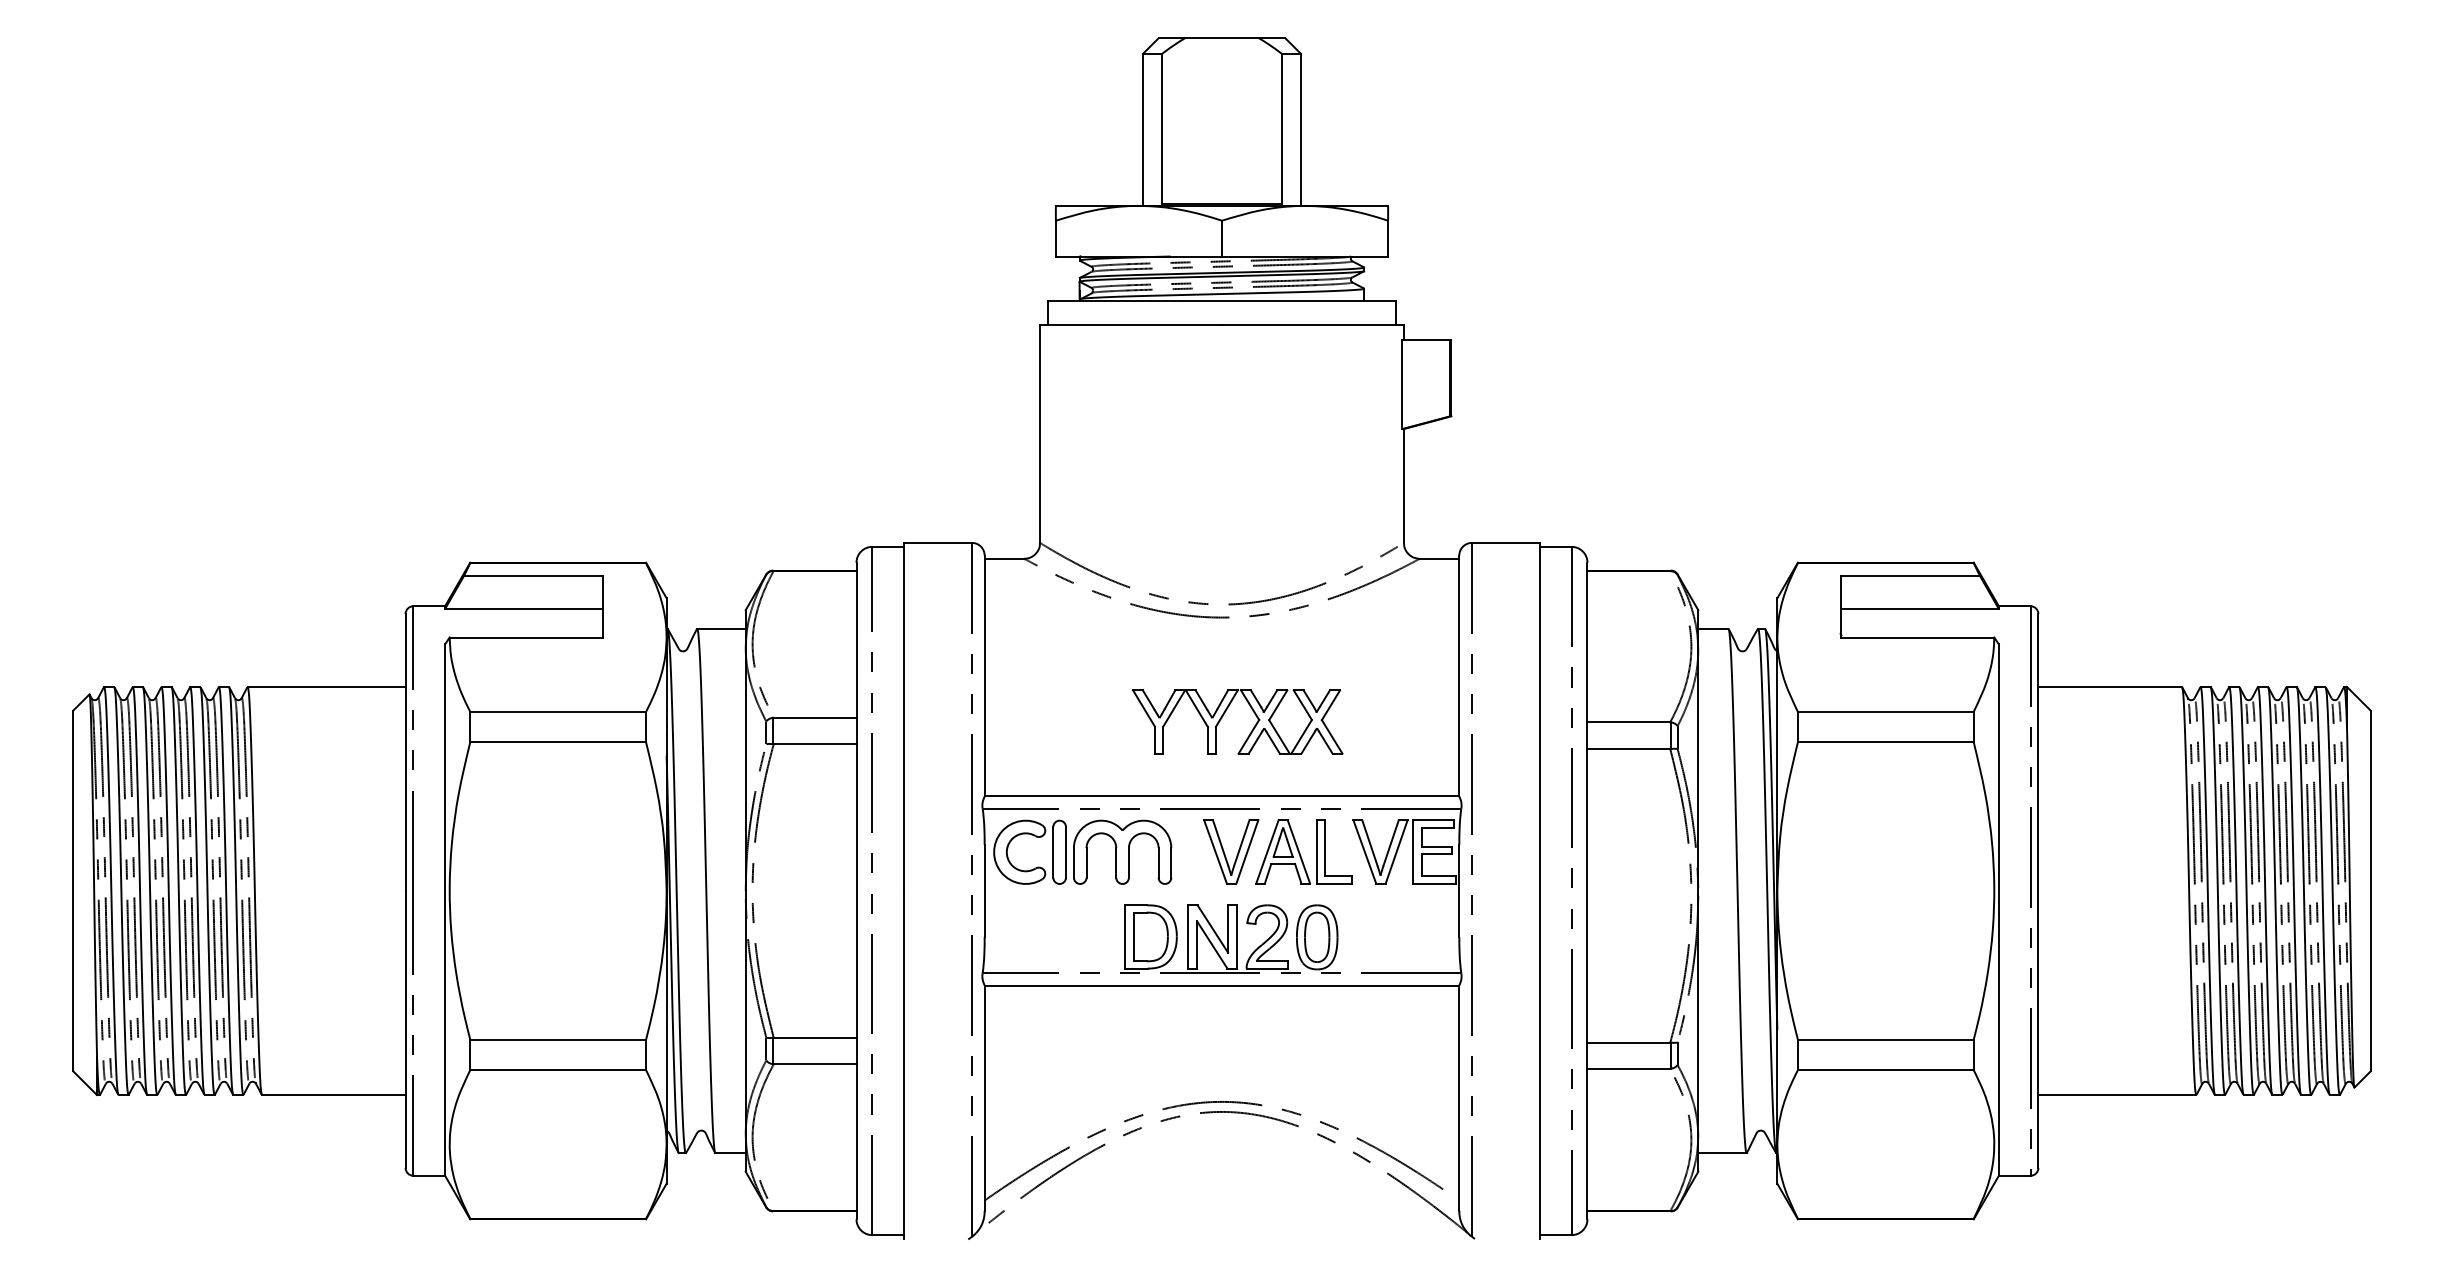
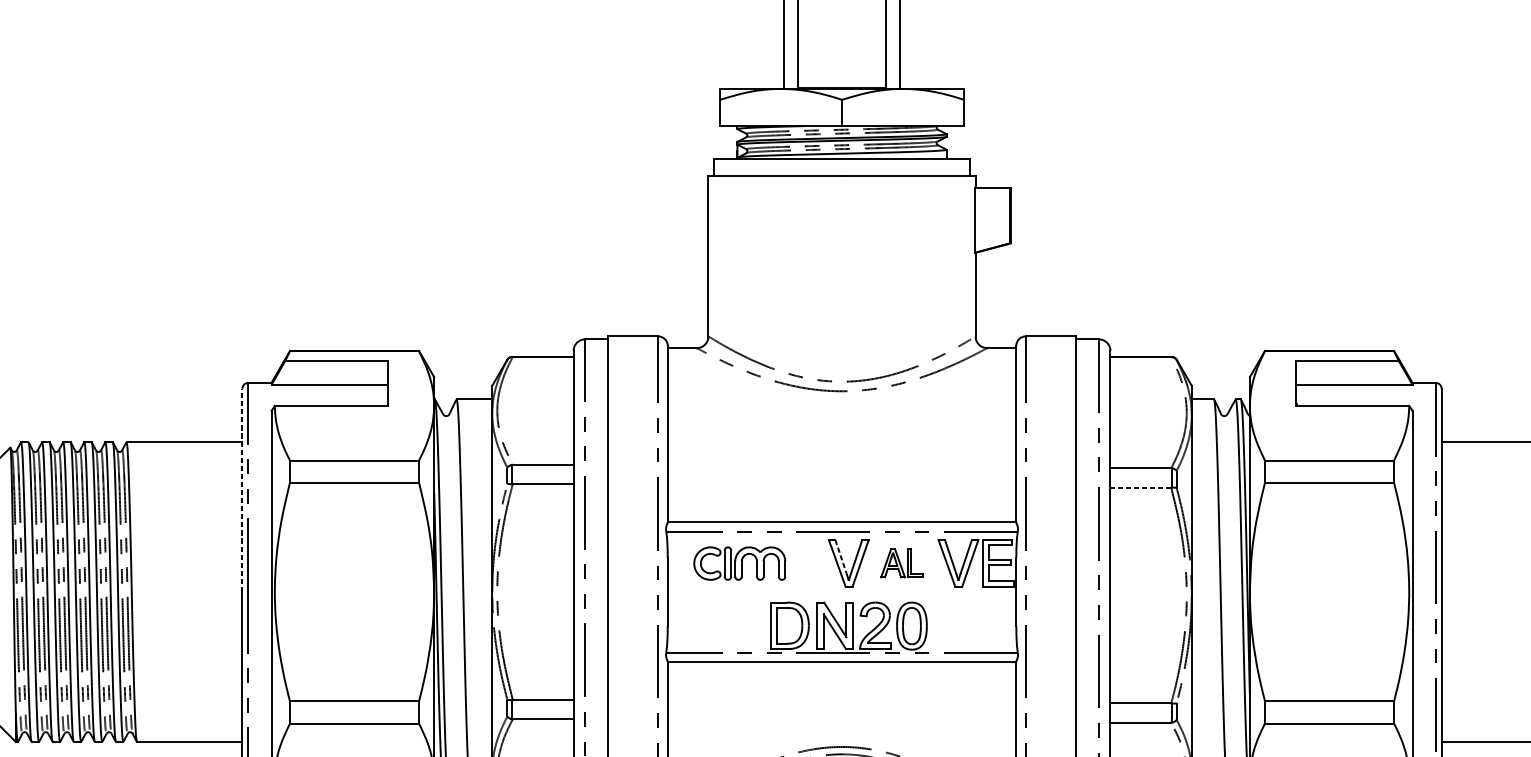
part: (1224, 714) -> (843, 462), removed
line: (1628, 749) -> (1140, 488), solid -> dashed
line: (405, 752) -> (242, 490), solid -> dashed
line: (1220, 842) -> (840, 556), solid -> dashed
part: (1082, 851) -> (739, 563), size x0.7
part: (1303, 851) -> (901, 563), size x0.6

